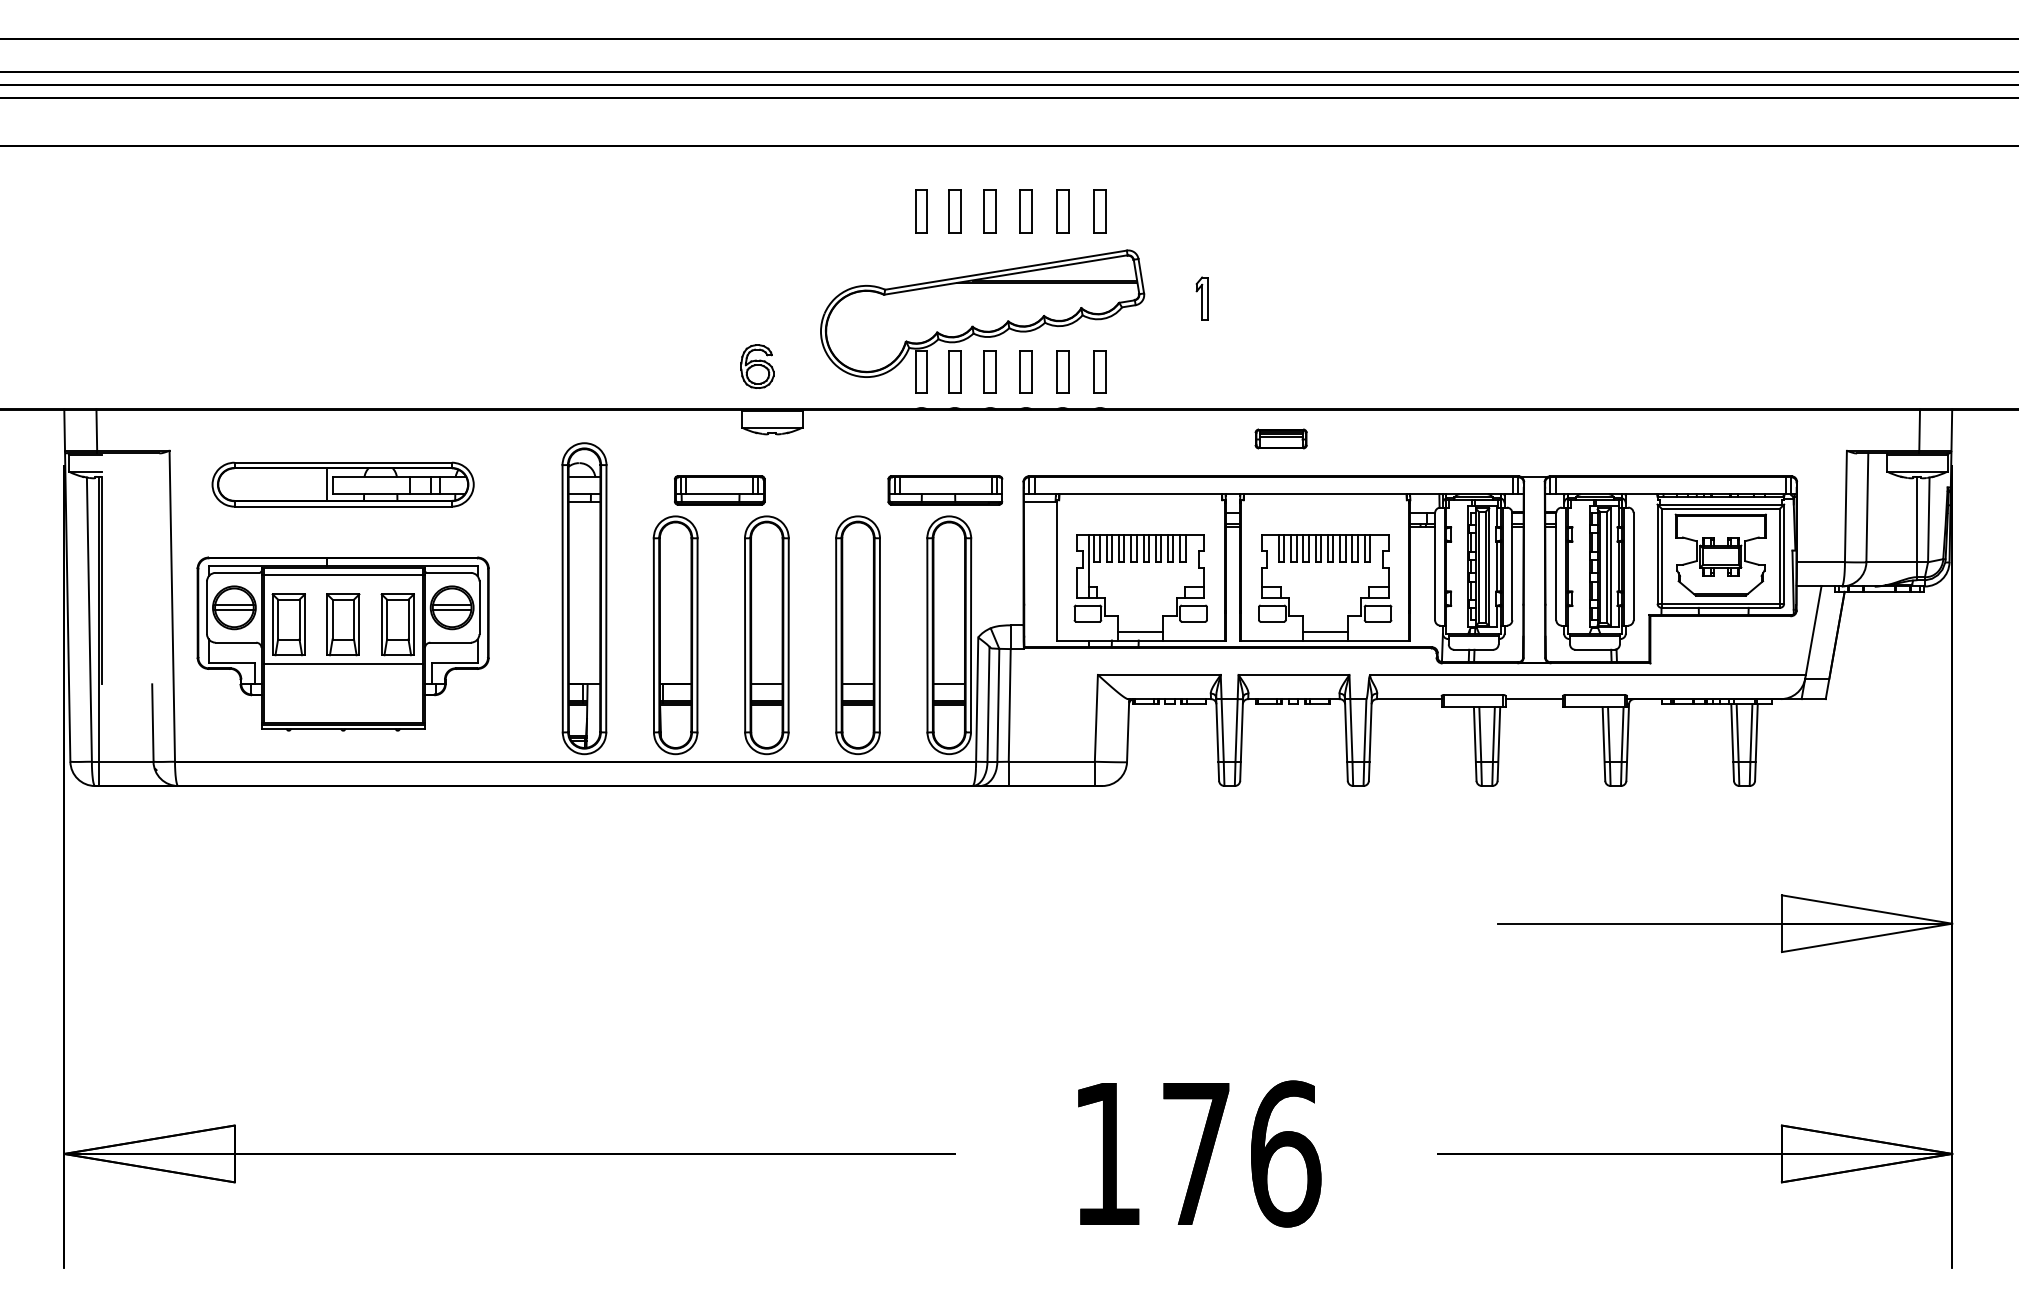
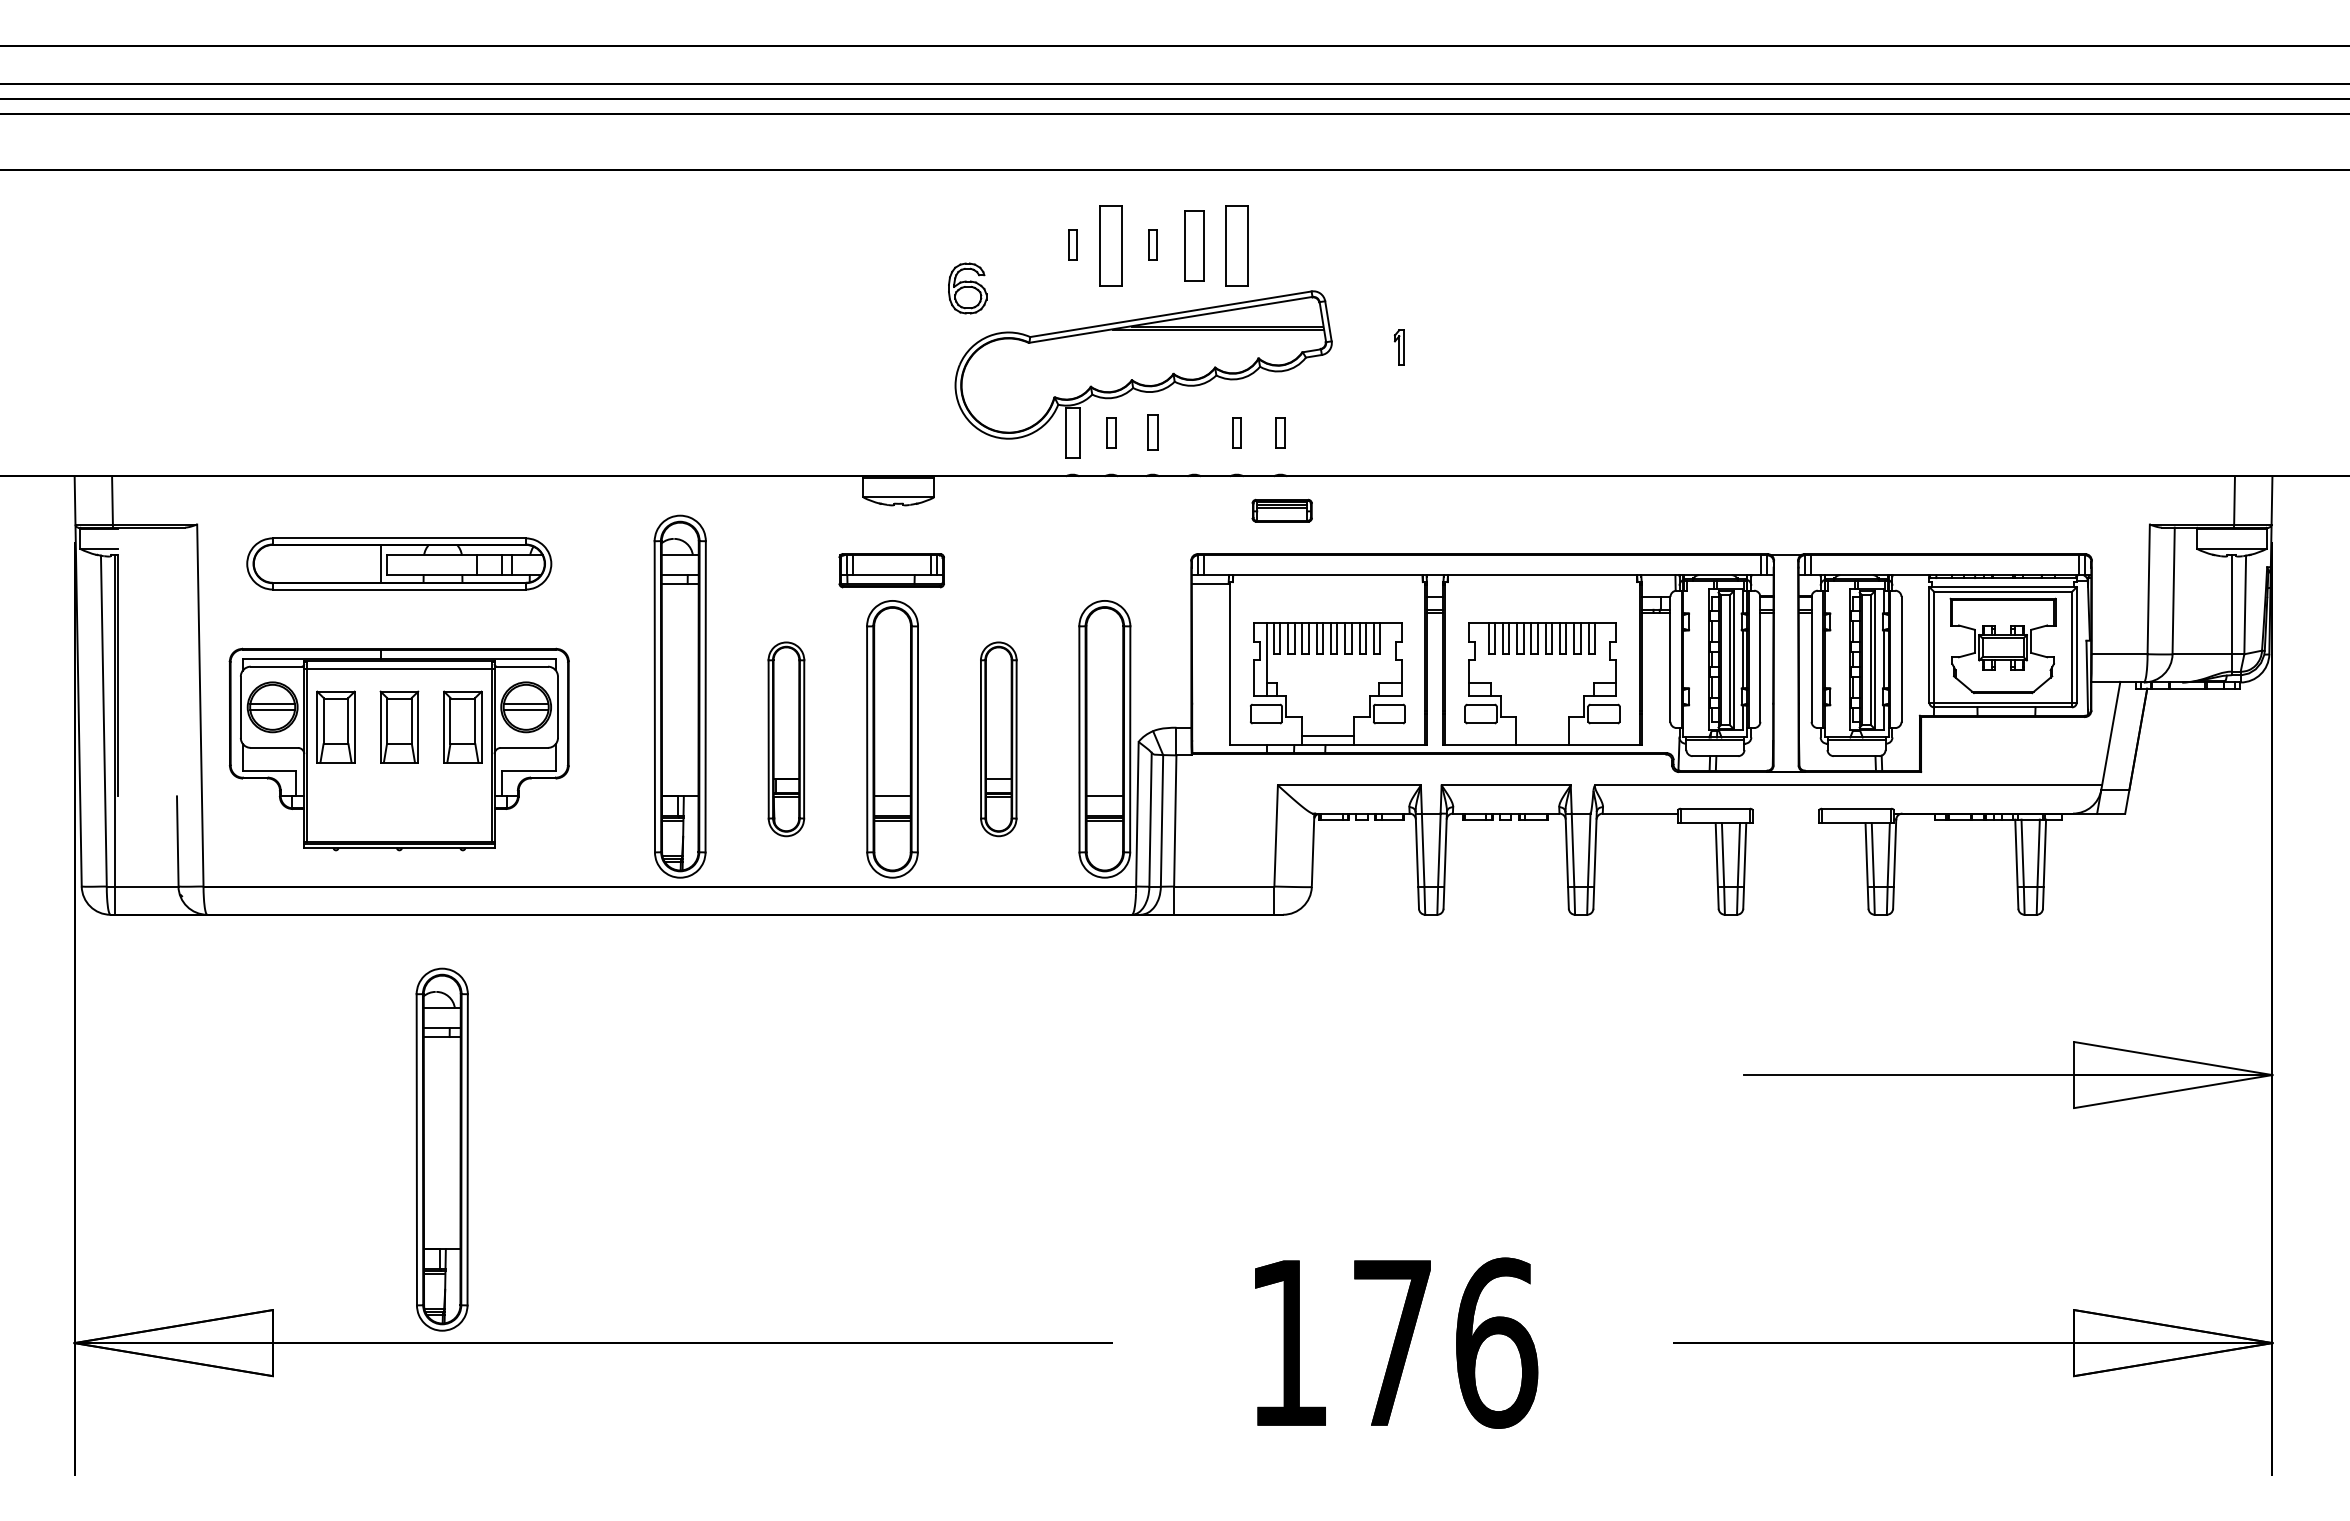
part: (921, 210) -> (1072, 244), size x0.6
part: (954, 210) -> (1111, 244), size x1.6
part: (990, 210) -> (1152, 244), size x0.6
part: (1025, 210) -> (1193, 244), size x1.4
part: (1062, 210) -> (1236, 244), size x1.6
part: (1100, 210) -> (1280, 244), removed
part: (1202, 298) -> (1399, 347), size x0.7
part: (757, 366) -> (967, 288), moved
part: (954, 371) -> (1111, 432), size x0.6
part: (990, 371) -> (1152, 432), size x0.7
part: (1025, 371) -> (1193, 432), removed
part: (1062, 371) -> (1236, 432), size x0.6
part: (1100, 371) -> (1280, 432), size x0.6
part: (1280, 438) -> (1281, 510), moved
part: (719, 490) -> (891, 570), moved
part: (945, 490) -> (1100, 570), removed
line: (1325, 632) -> (1542, 735), removed
part: (675, 635) -> (786, 739), size x0.7
part: (857, 635) -> (998, 739), size x0.7
line: (343, 663) -> (399, 772), removed
line: (1533, 699) -> (1785, 813), removed
part: (379, 987) -> (441, 1149), added

